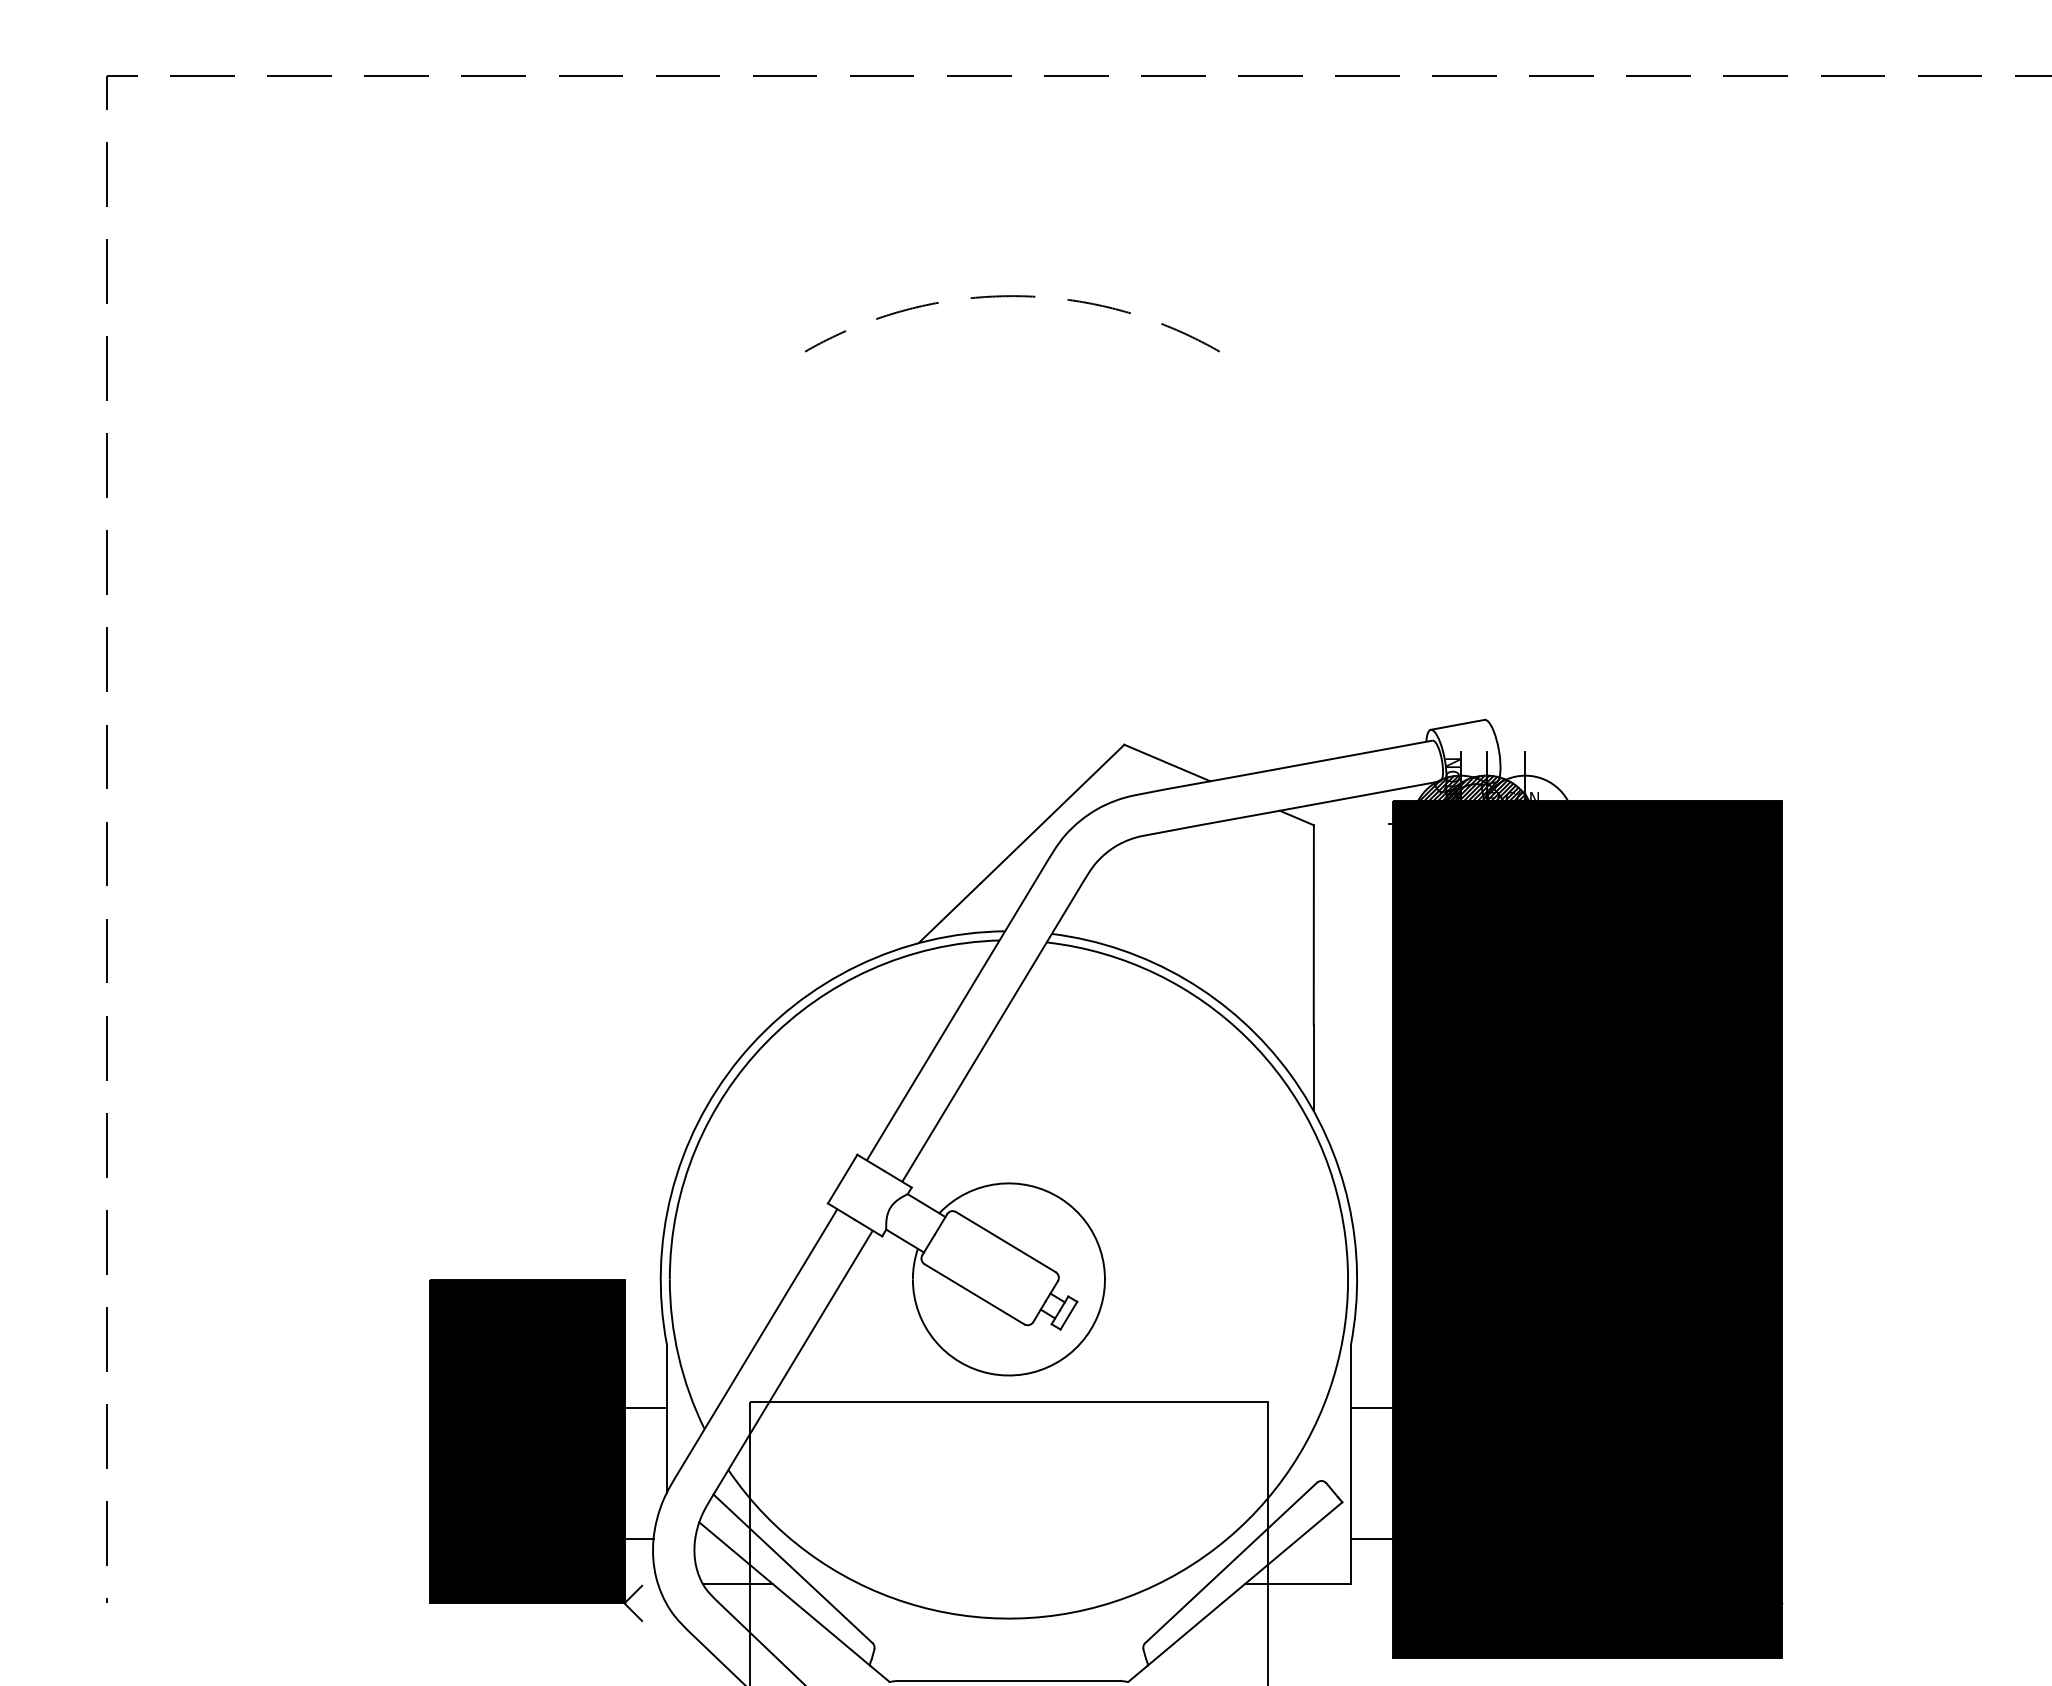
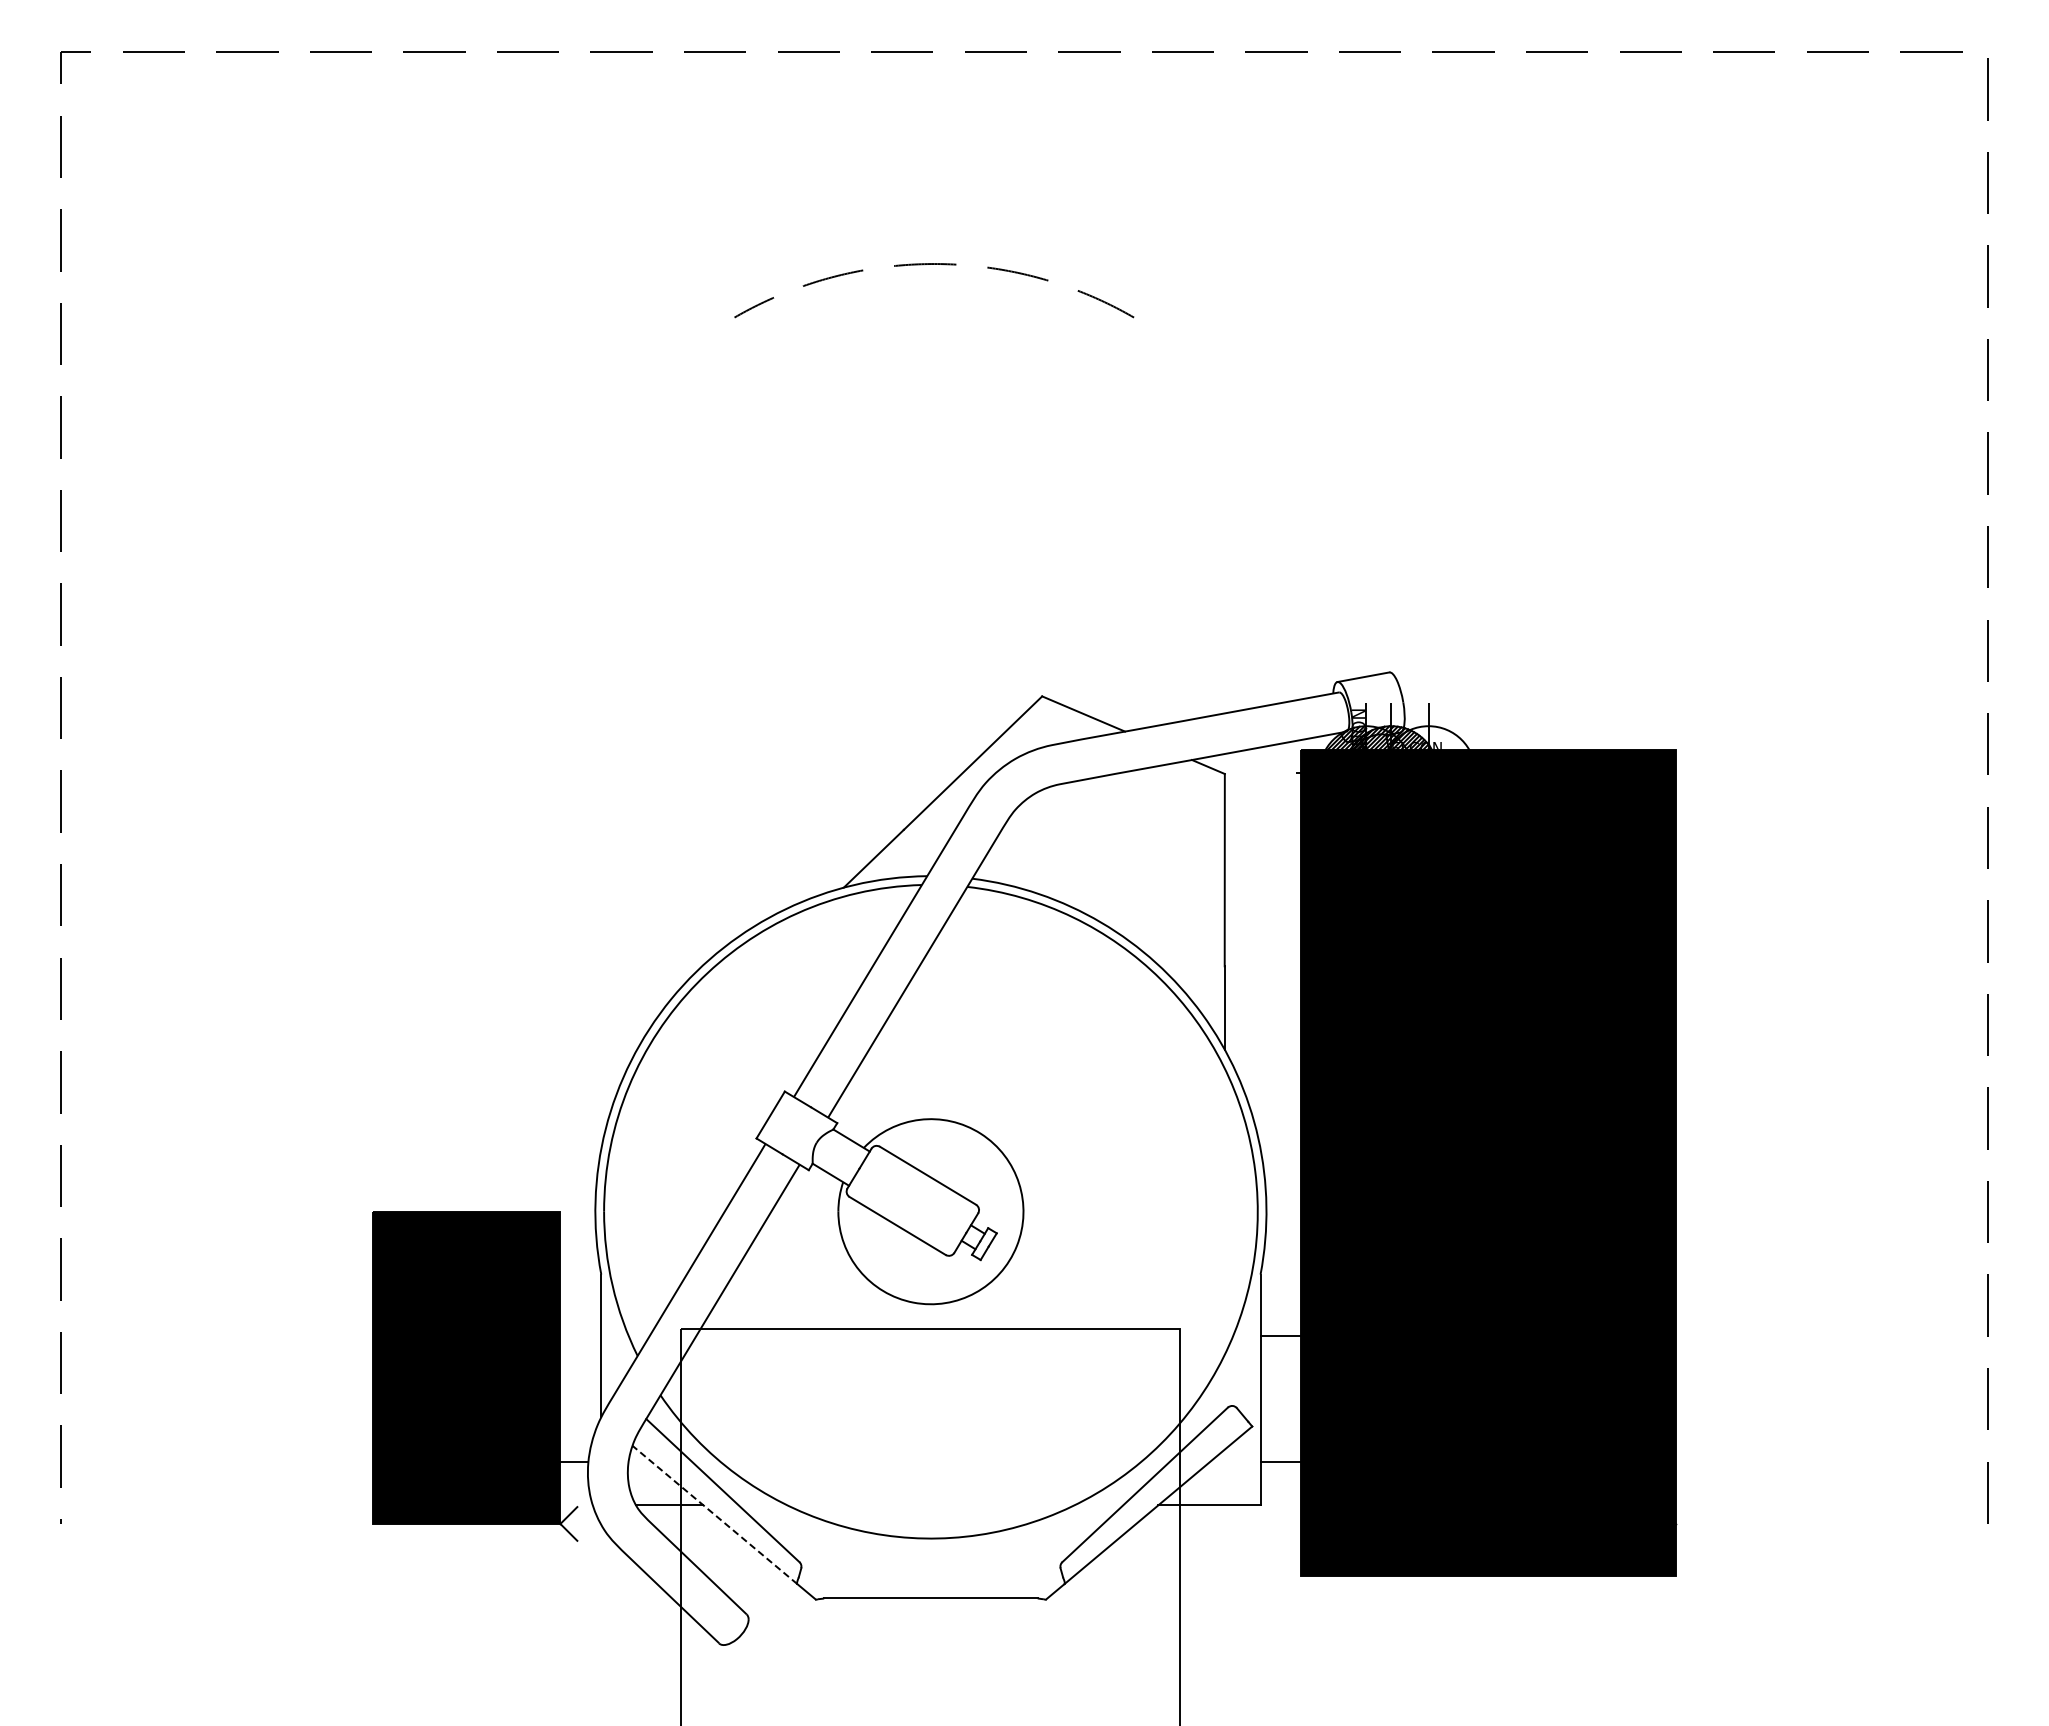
line: (645, 1407) -> (580, 1335), removed
line: (784, 1593) -> (714, 1514), solid -> dashed

